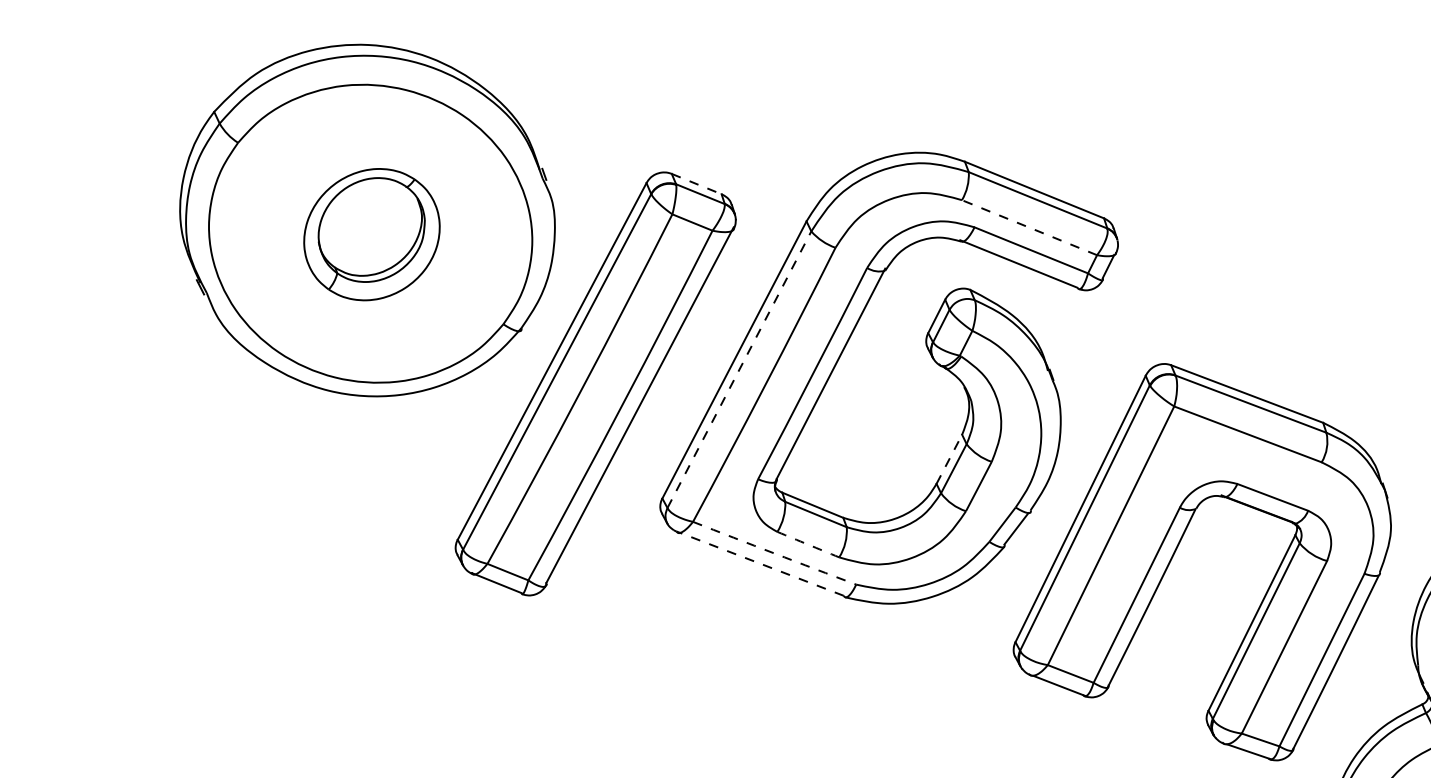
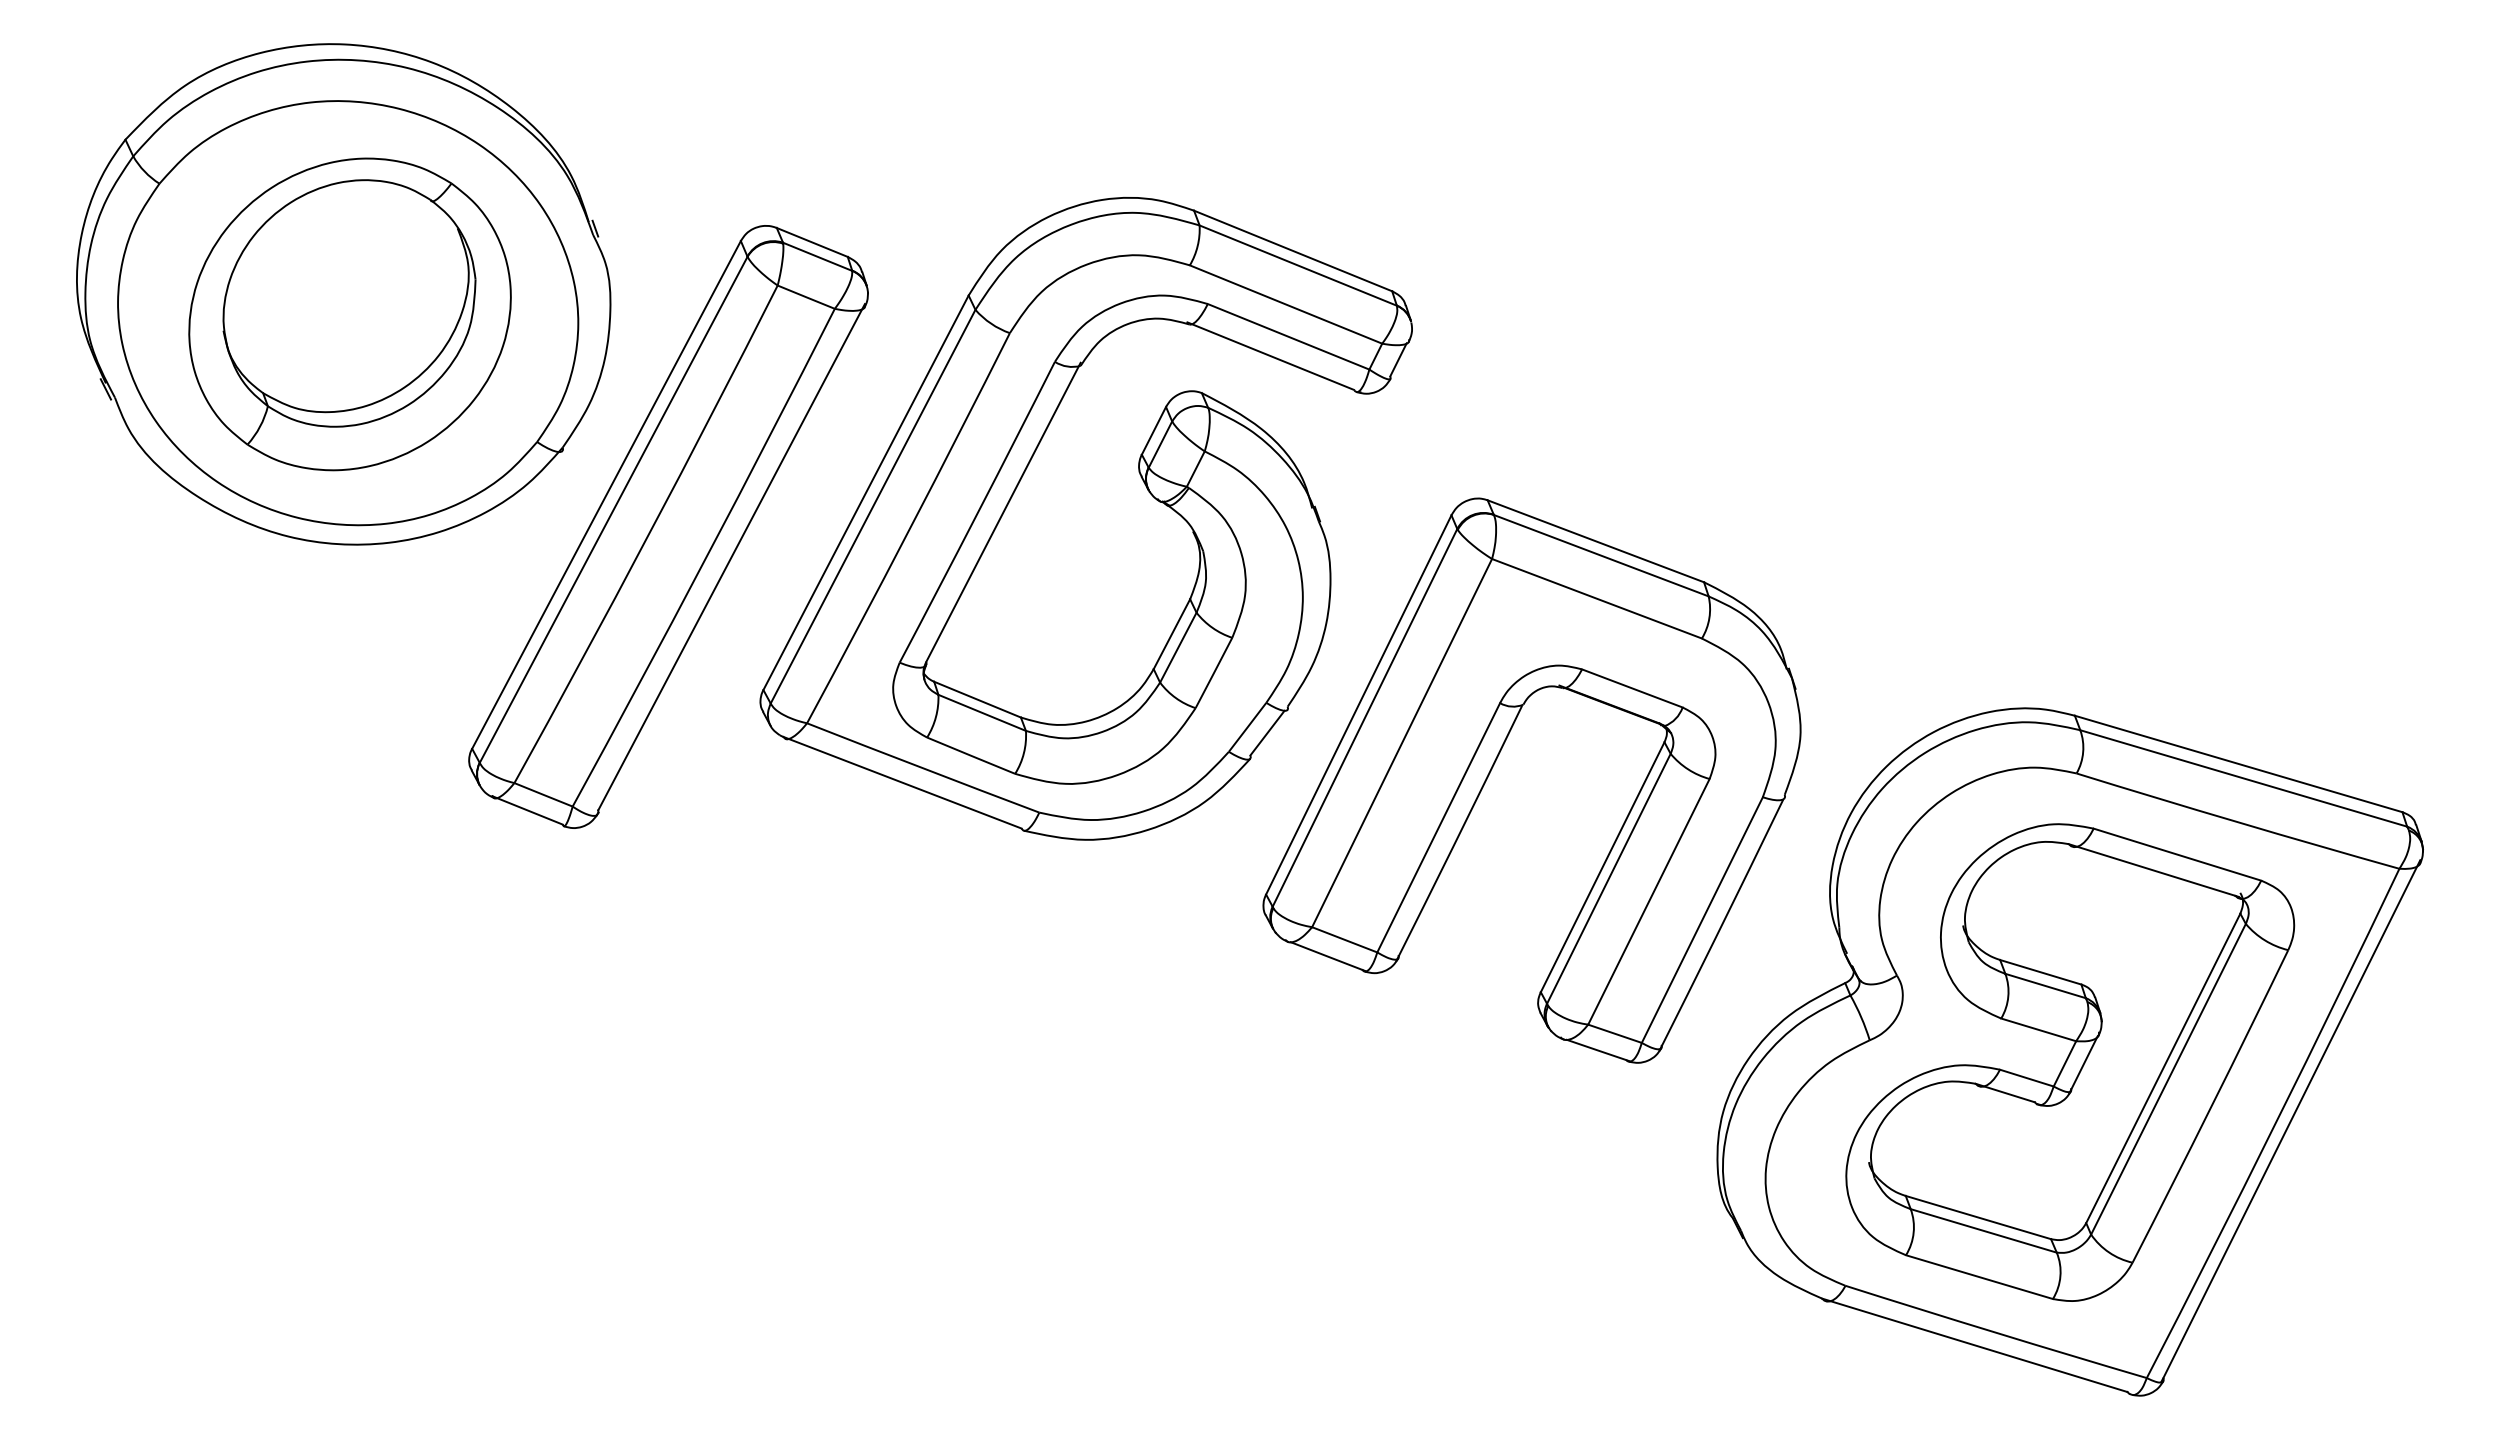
line: (696, 184) -> (812, 242), dashed -> solid
line: (1029, 227) -> (1286, 304), dashed -> solid
part: (371, 234) -> (349, 314), size x1.67
line: (739, 369) -> (873, 506), dashed -> solid
line: (949, 458) -> (1172, 633), dashed -> solid
arc: (808, 544) -> (971, 755), dashed -> solid
arc: (774, 553) -> (923, 768), dashed -> solid
line: (760, 563) -> (902, 782), dashed -> solid

